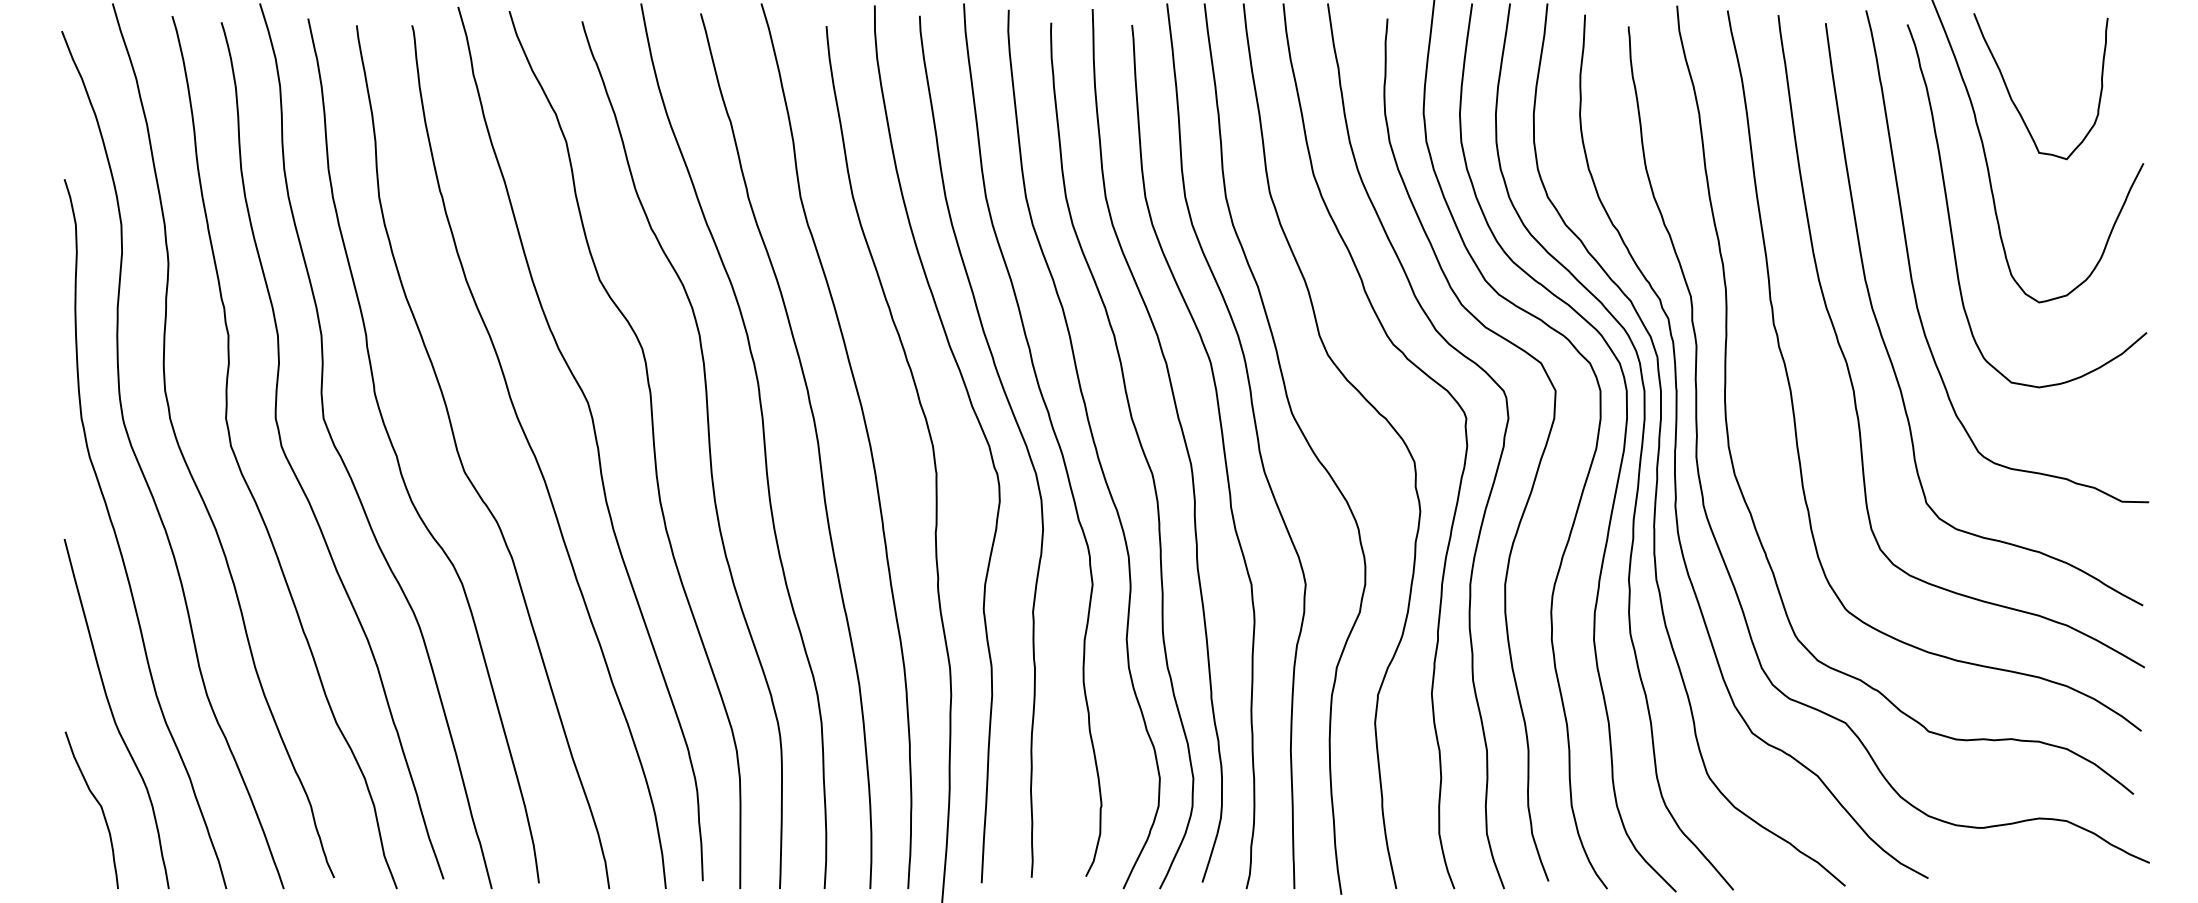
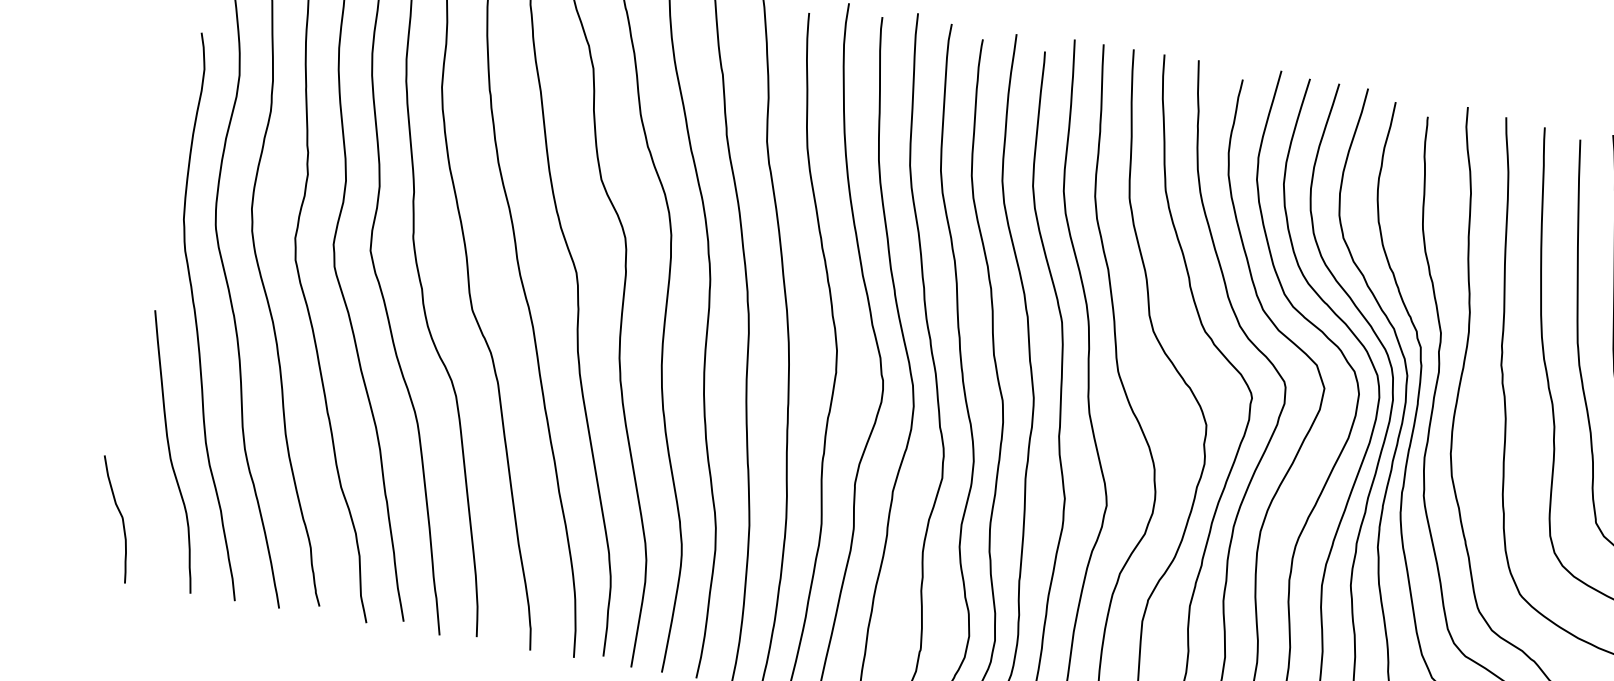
curve: (98, 804) -> (120, 515), moved

